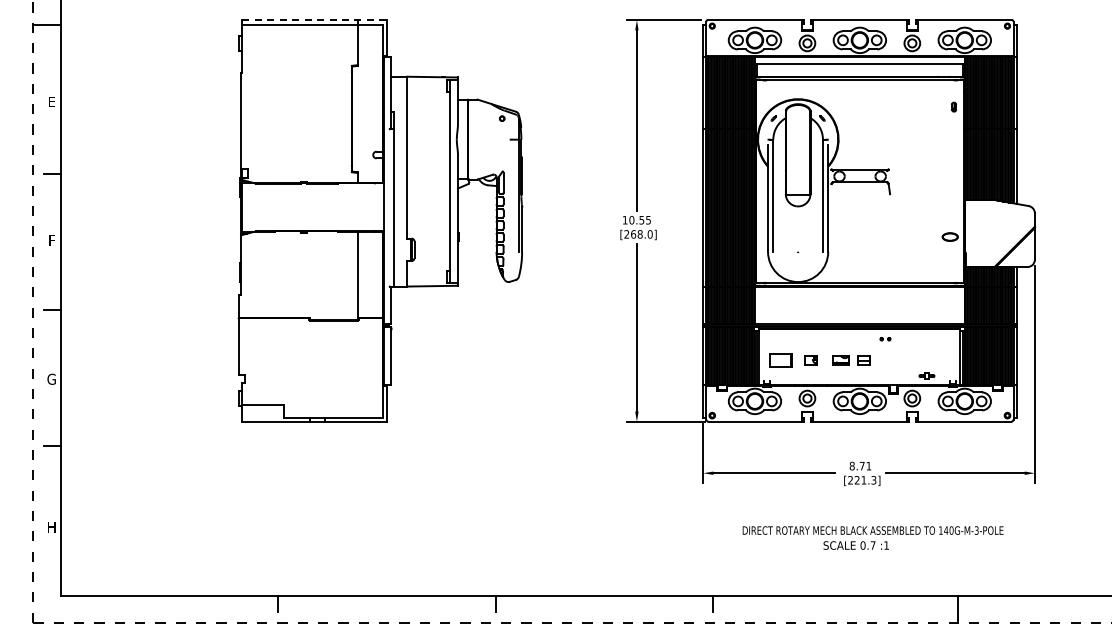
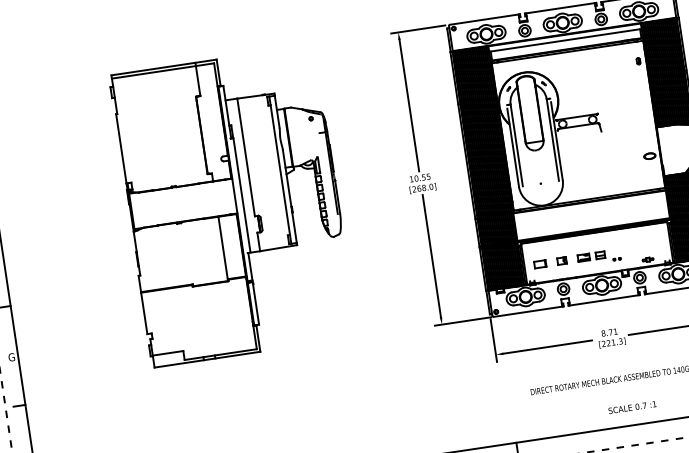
line: (315, 20) -> (164, 67), dashed -> solid
part: (885, 339) -> (617, 259), moved
part: (780, 360) -> (539, 264), size x0.71
text: (855, 545) -> (631, 407), moved

